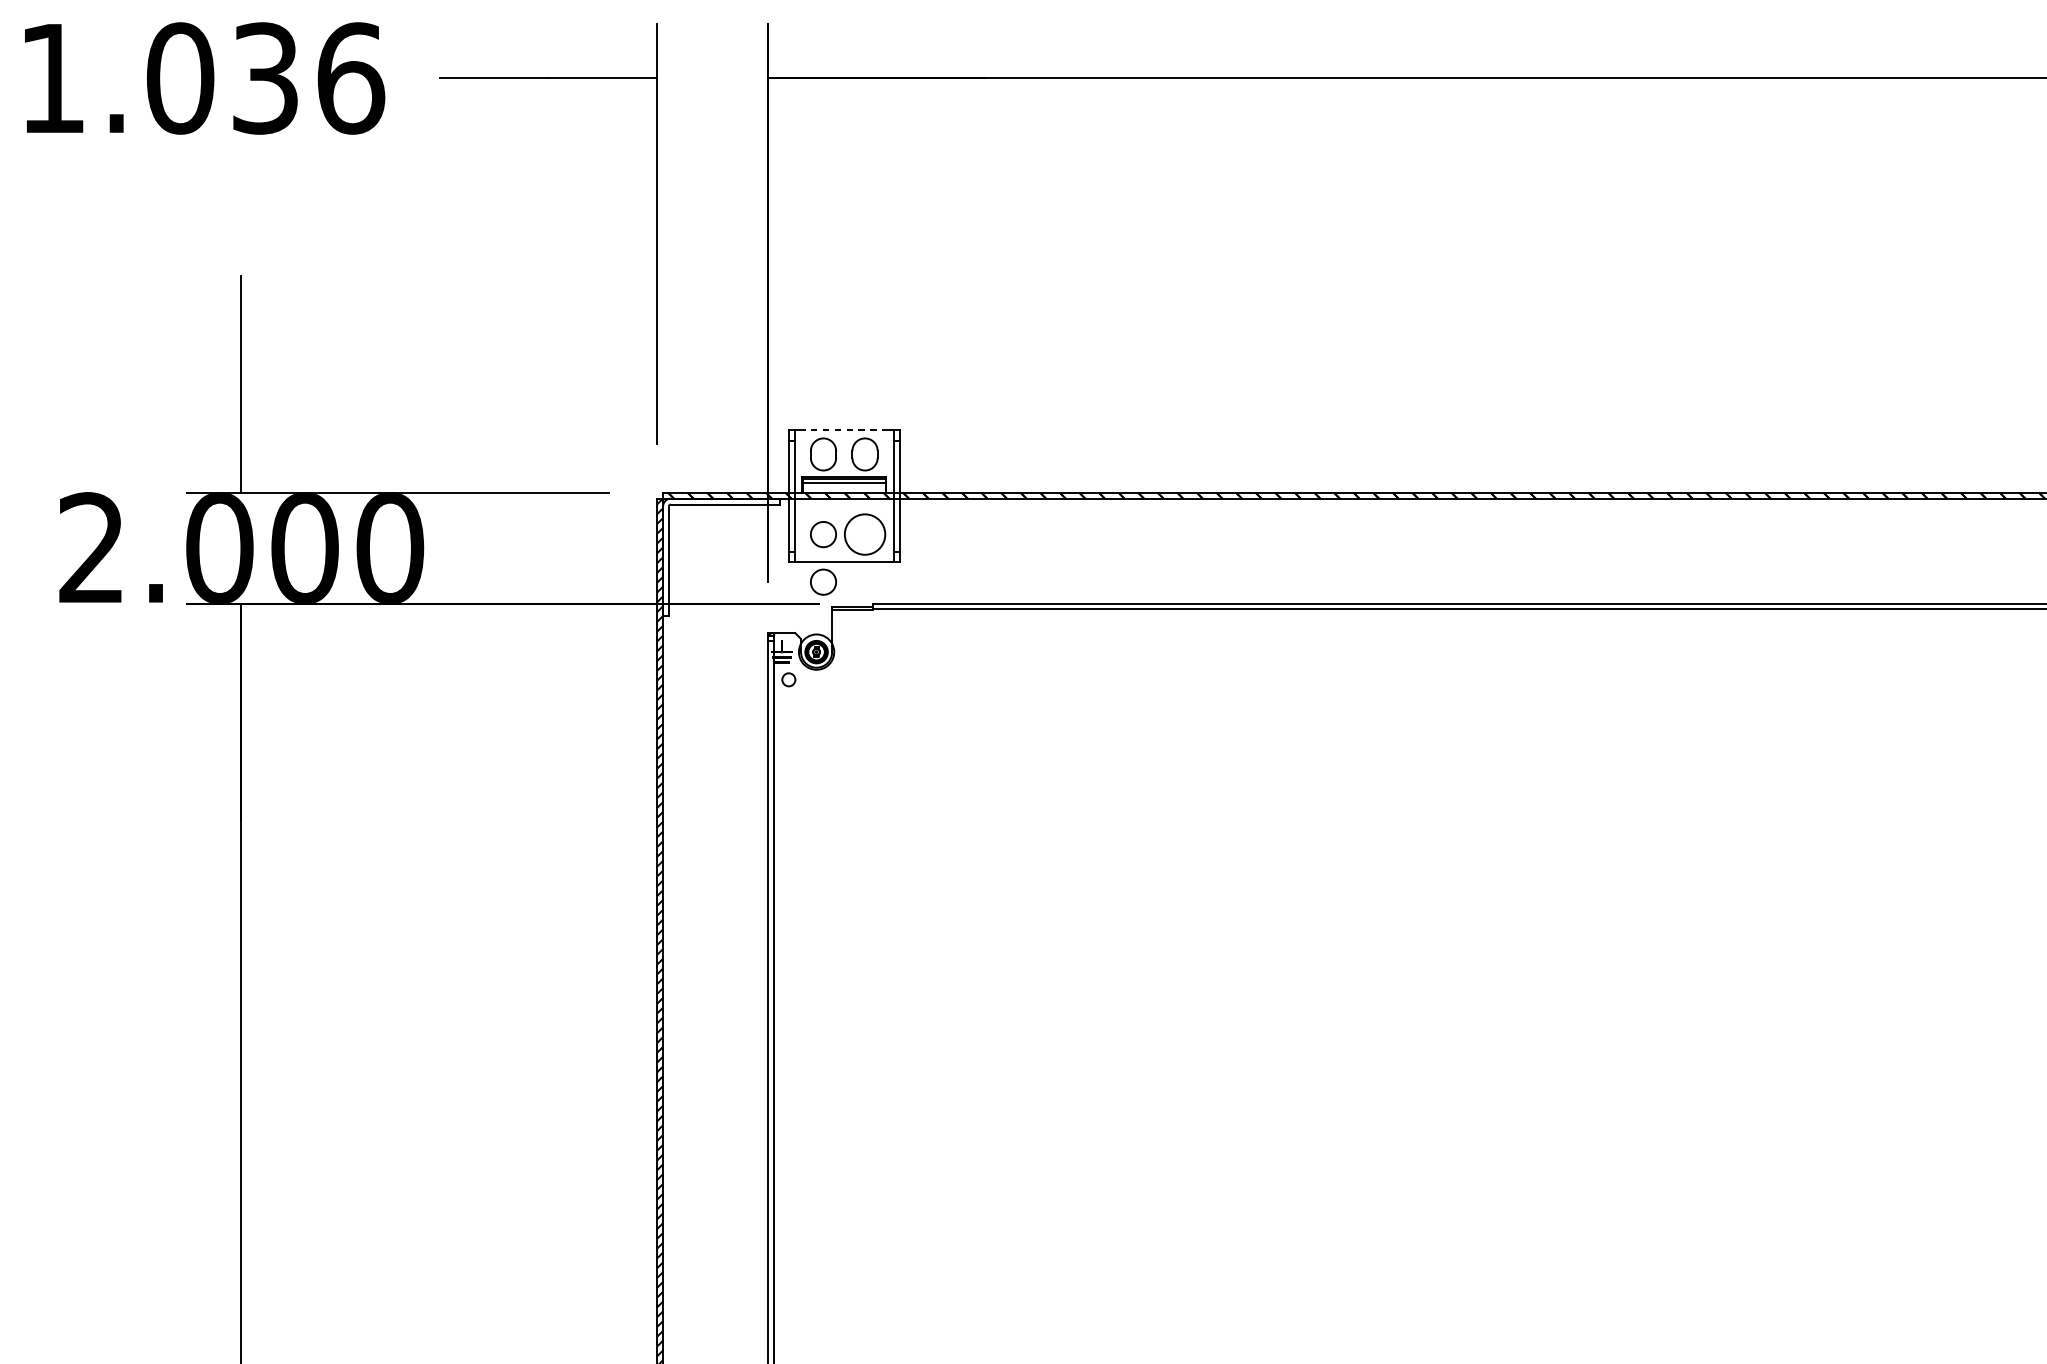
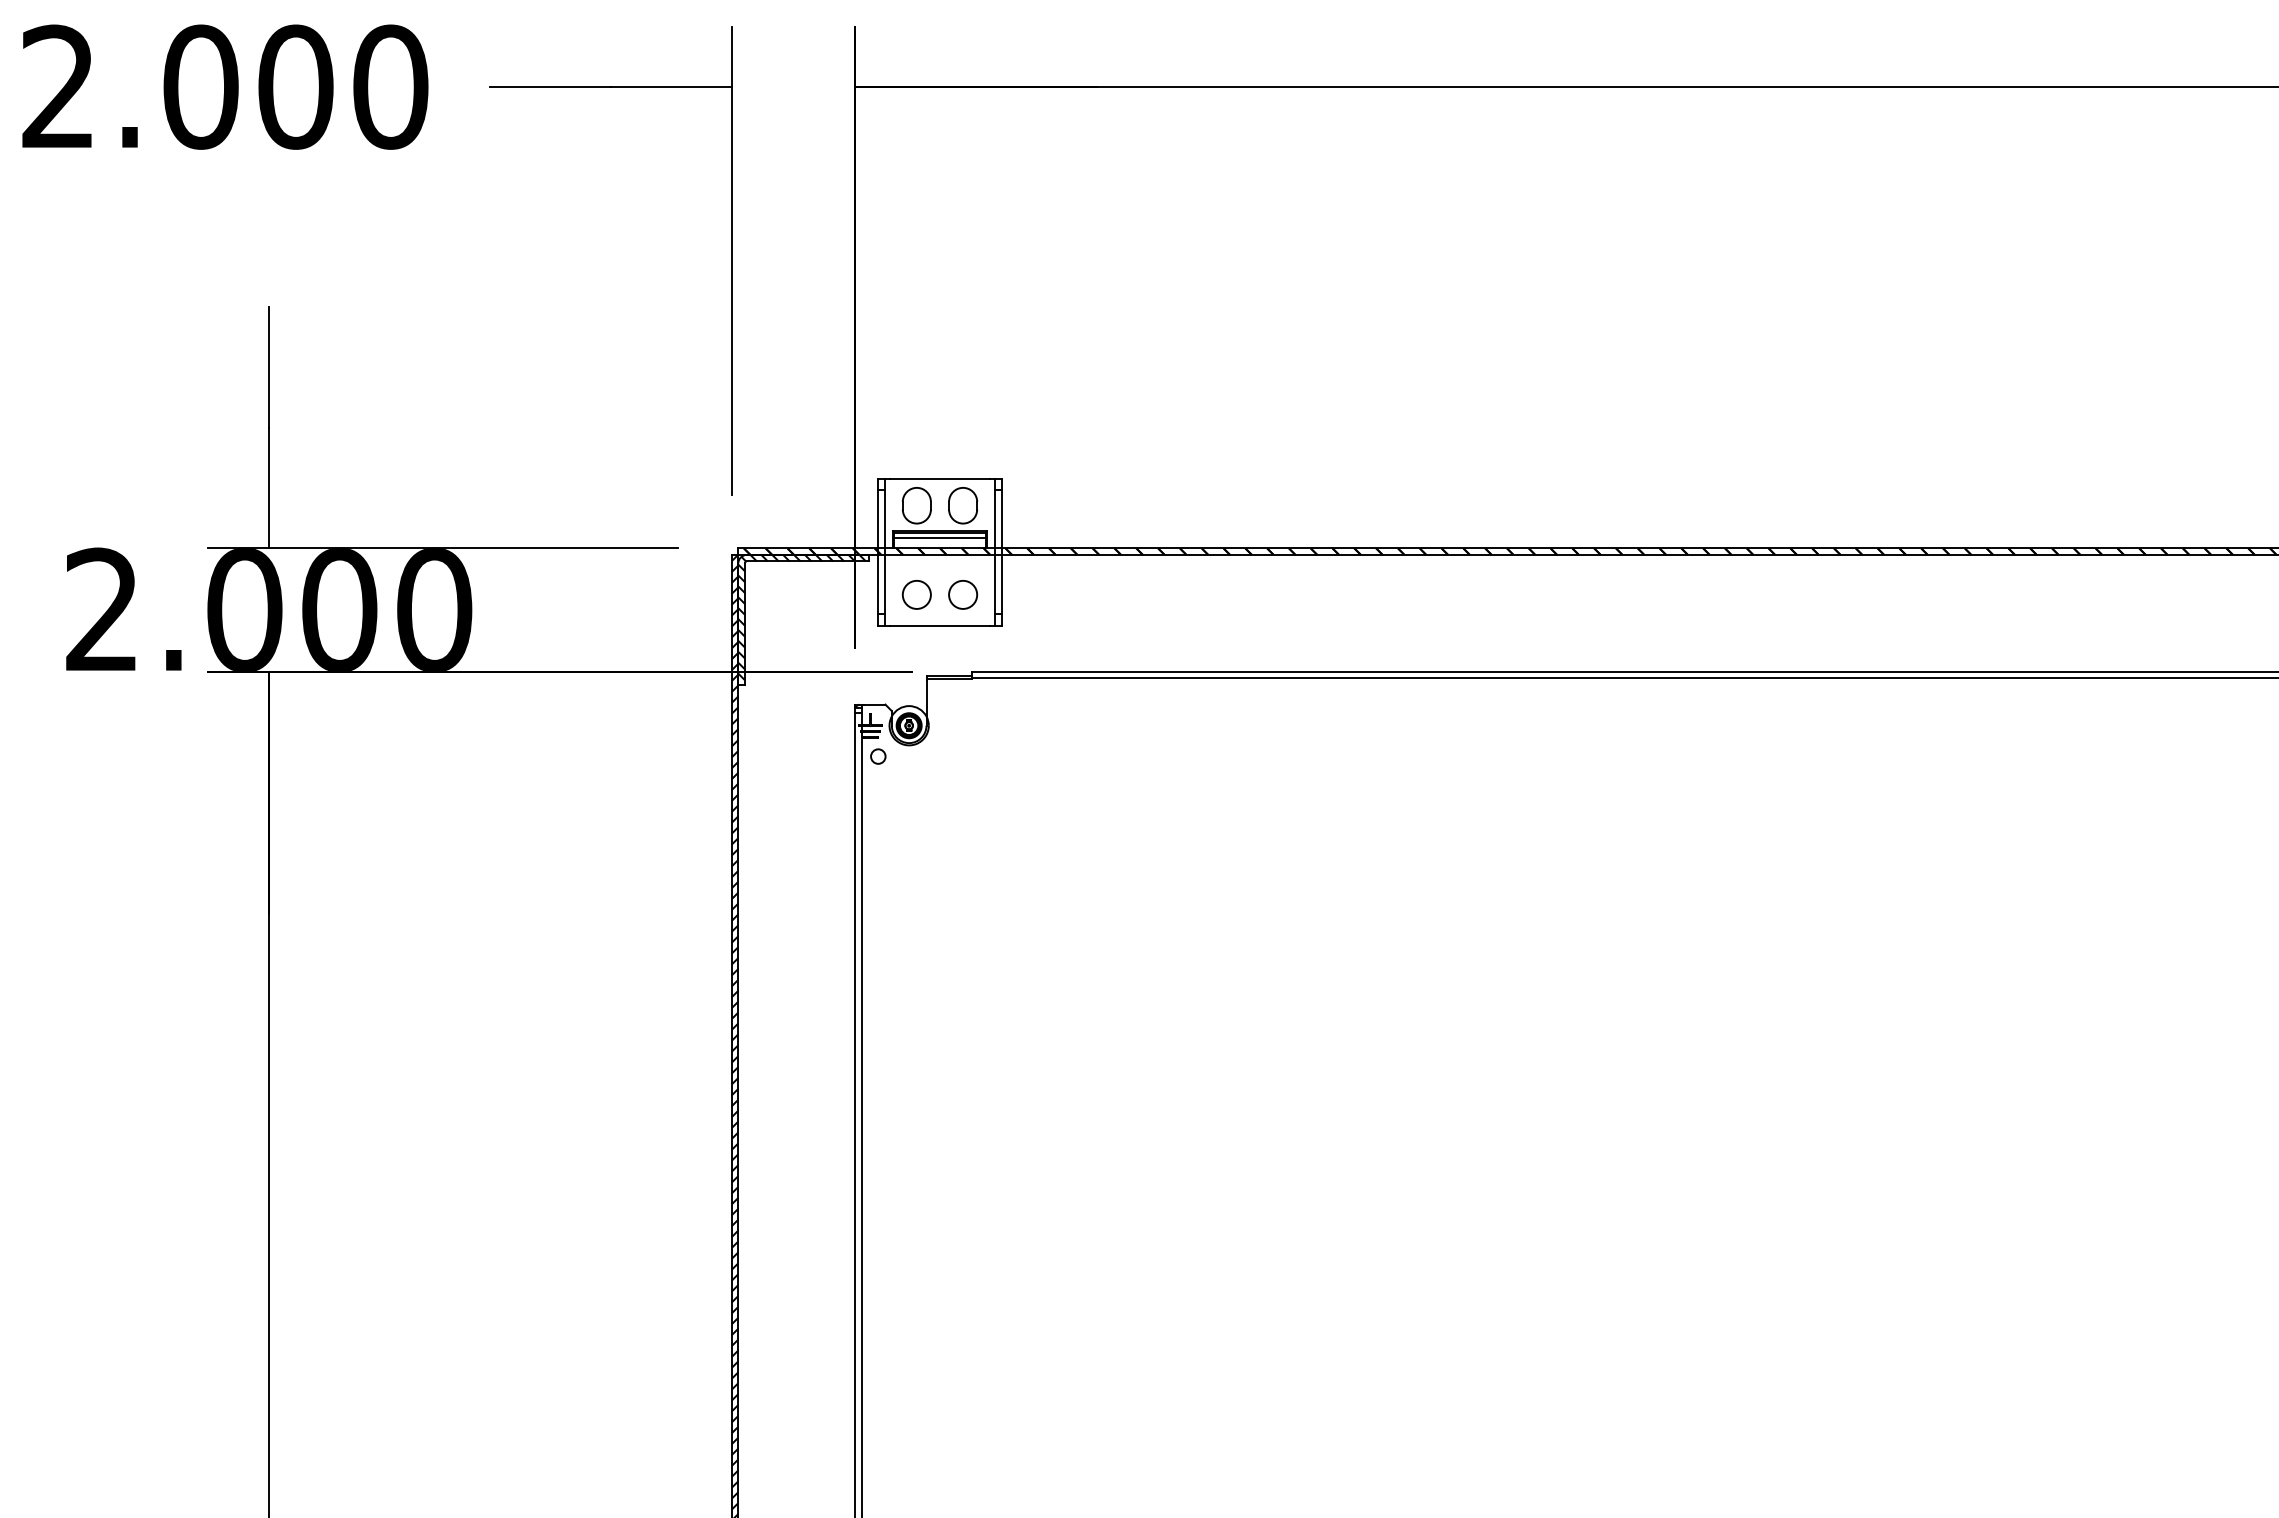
text: (202, 77) -> (225, 86), 1.036 -> 2.000
line: (844, 430) -> (940, 478), dashed -> solid
circle: (865, 534) -> (963, 594), size x0.62
hatch: (719, 556) -> (801, 619), added
circle: (823, 581) -> (916, 647), removed

